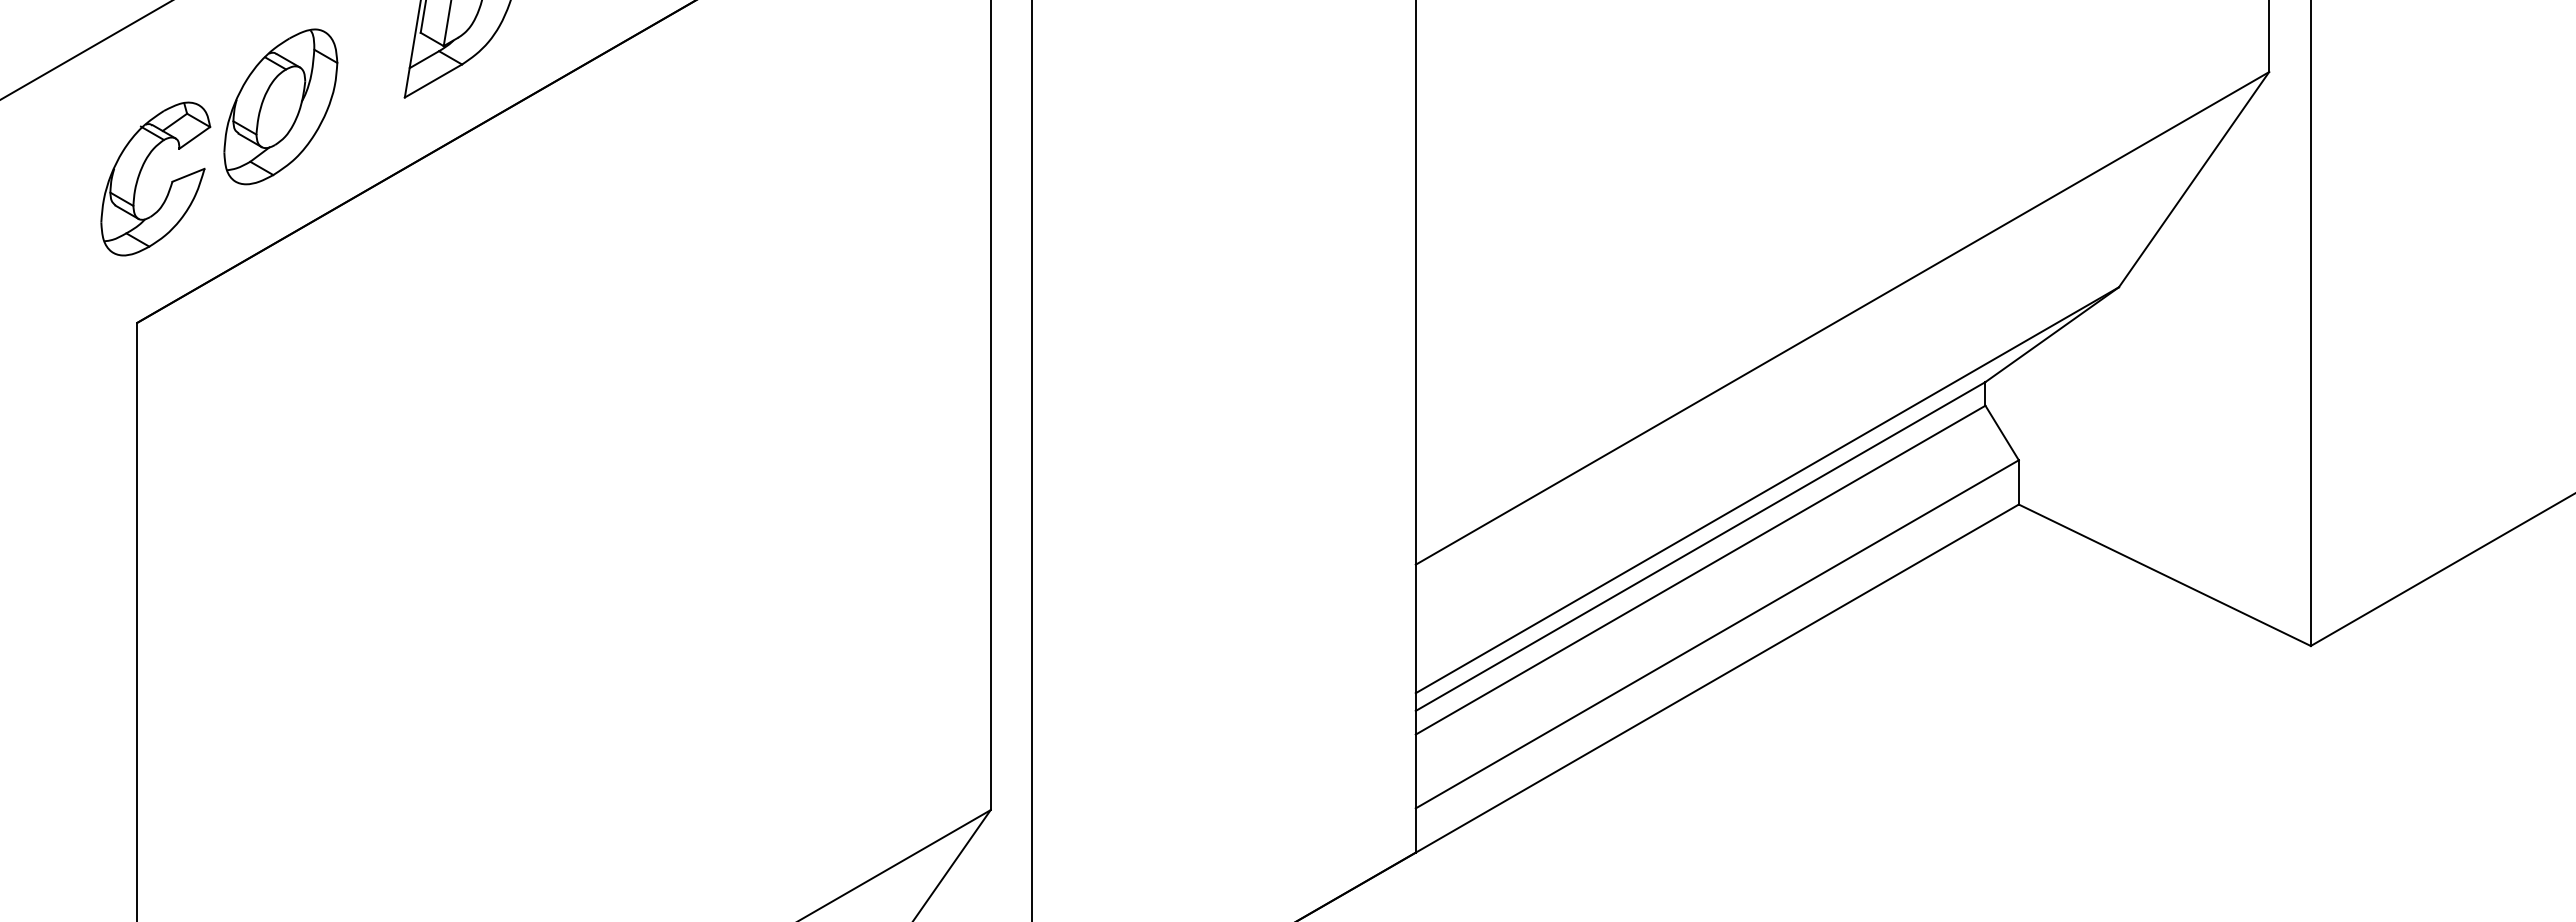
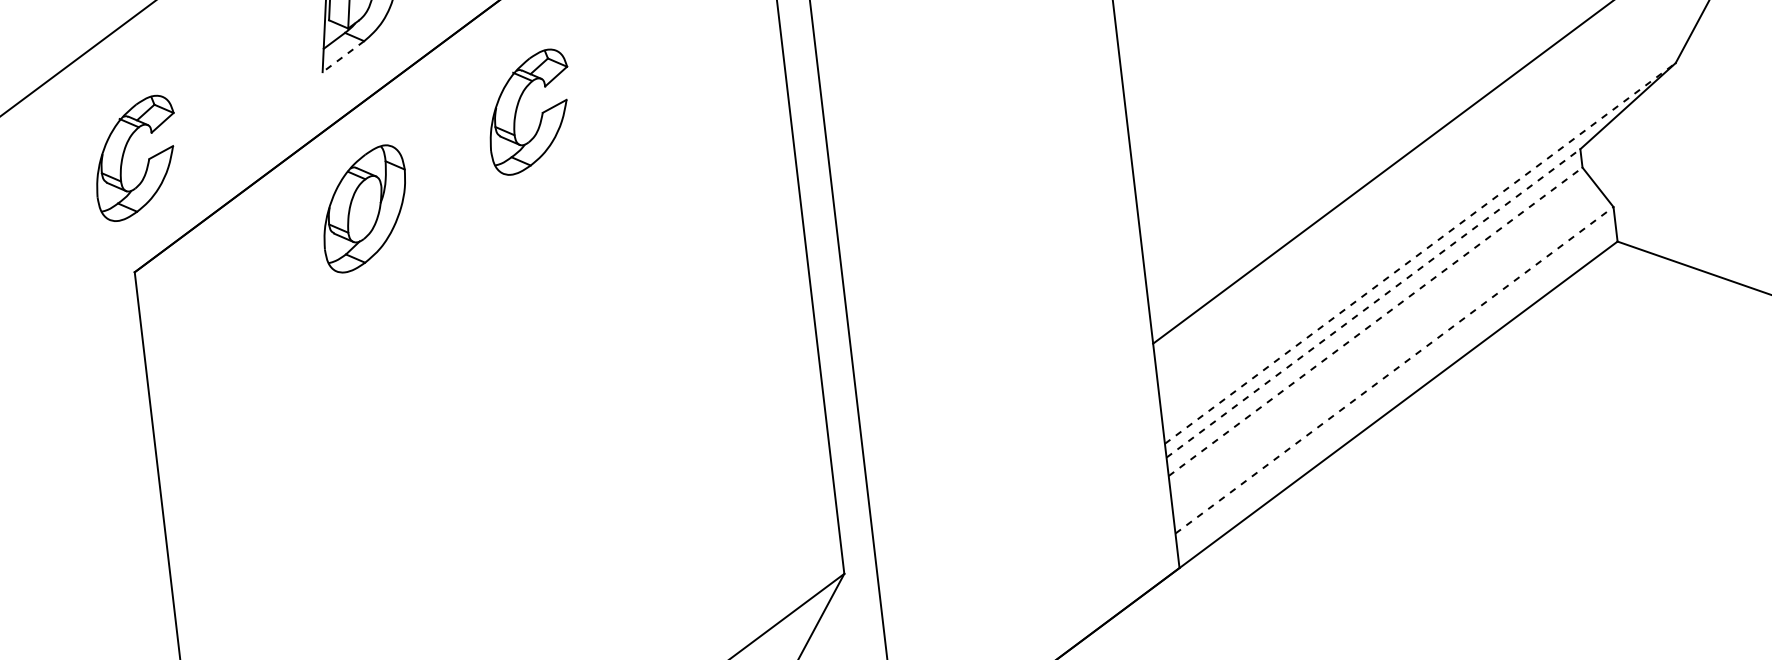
line: (433, 81) -> (343, 57), solid -> dashed
part: (280, 106) -> (364, 208), moved
part: (645, 174) -> (517, 110), added
line: (1767, 490) -> (1420, 253), solid -> dashed
line: (1700, 546) -> (1373, 303), solid -> dashed
line: (1700, 570) -> (1375, 322), solid -> dashed
line: (1717, 634) -> (1394, 370), solid -> dashed

